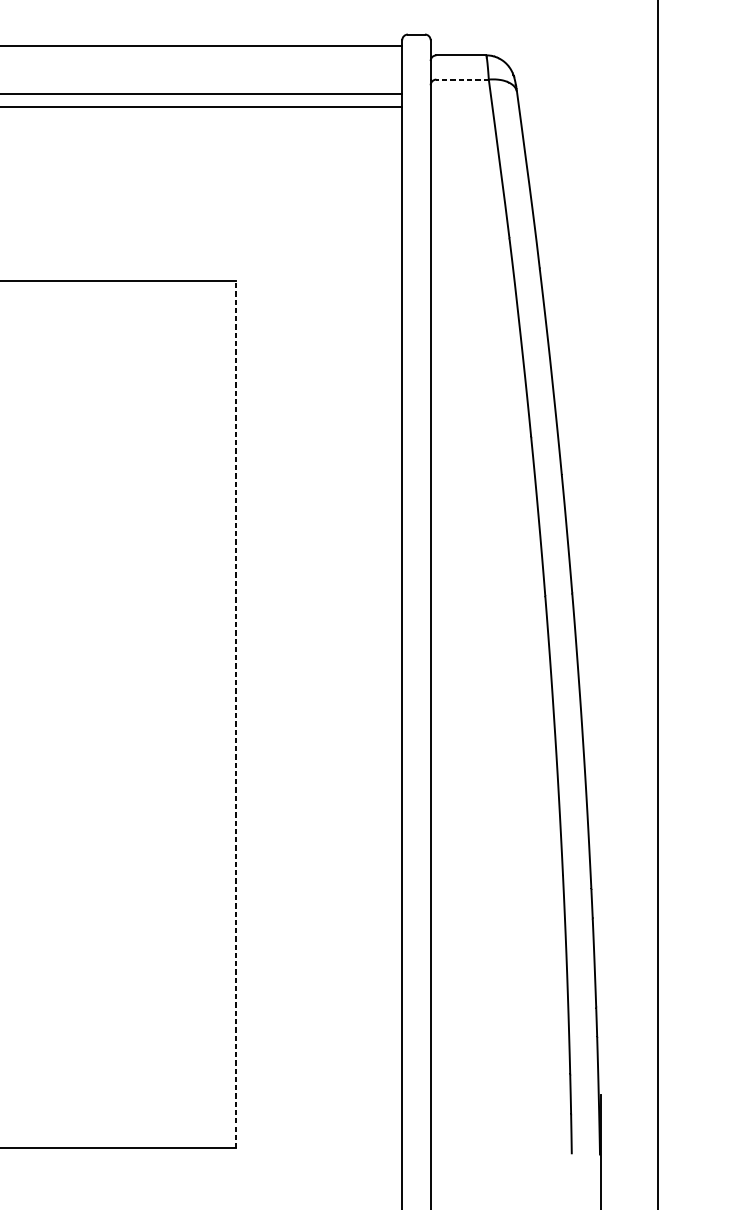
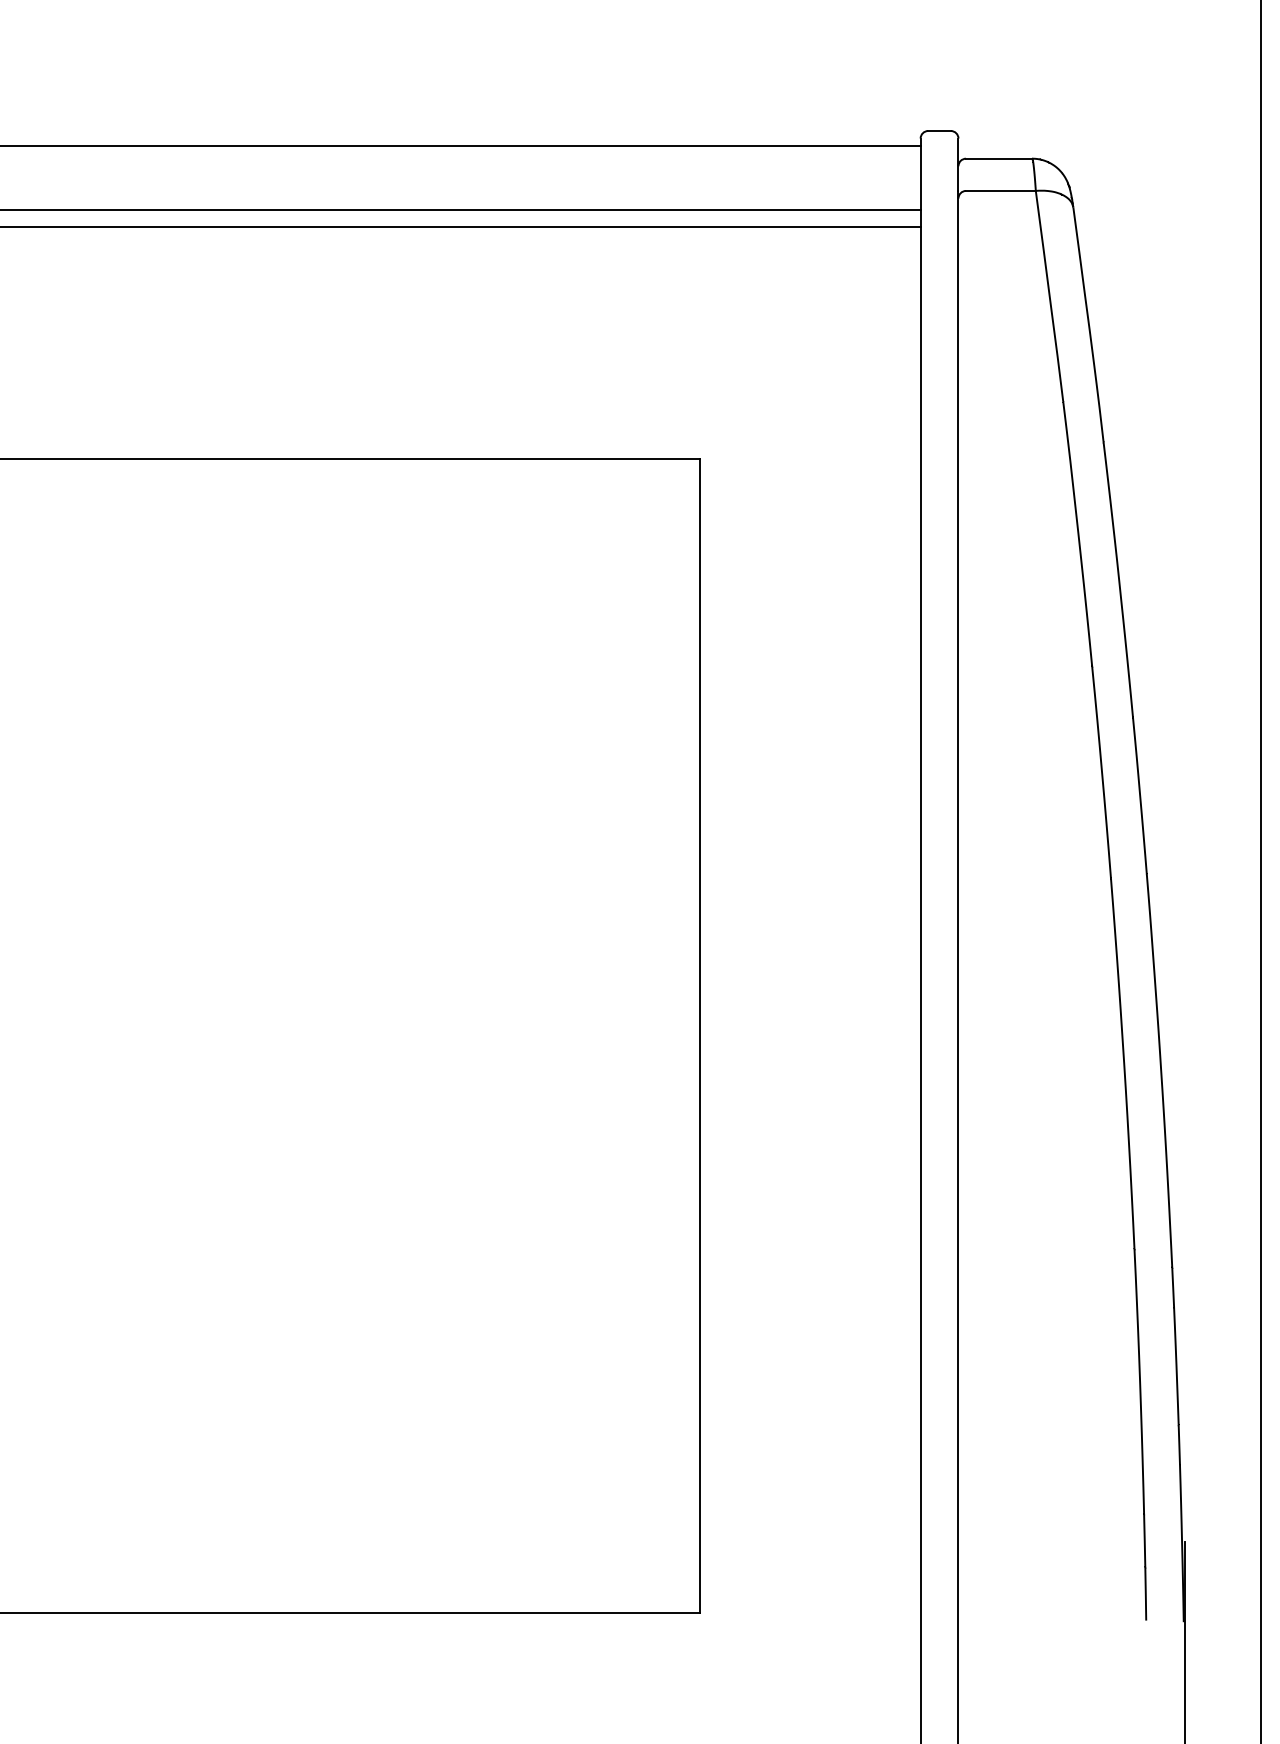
line: (462, 79) -> (1000, 190), dashed -> solid
line: (236, 714) -> (699, 1035), dashed -> solid

